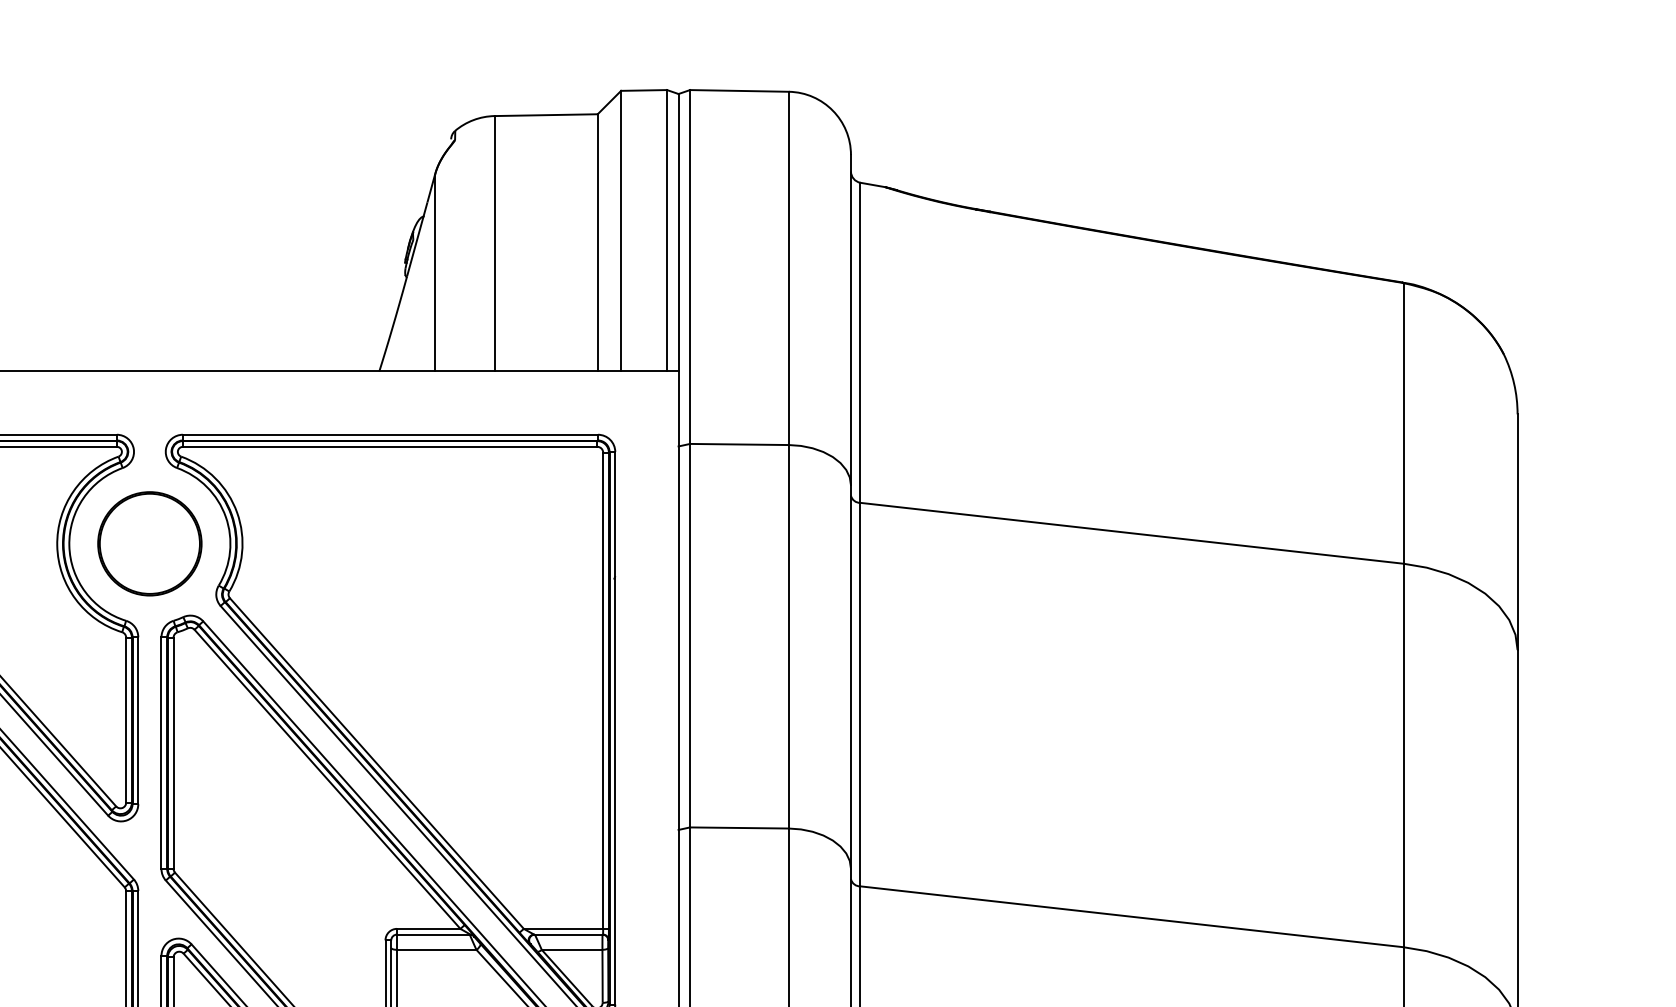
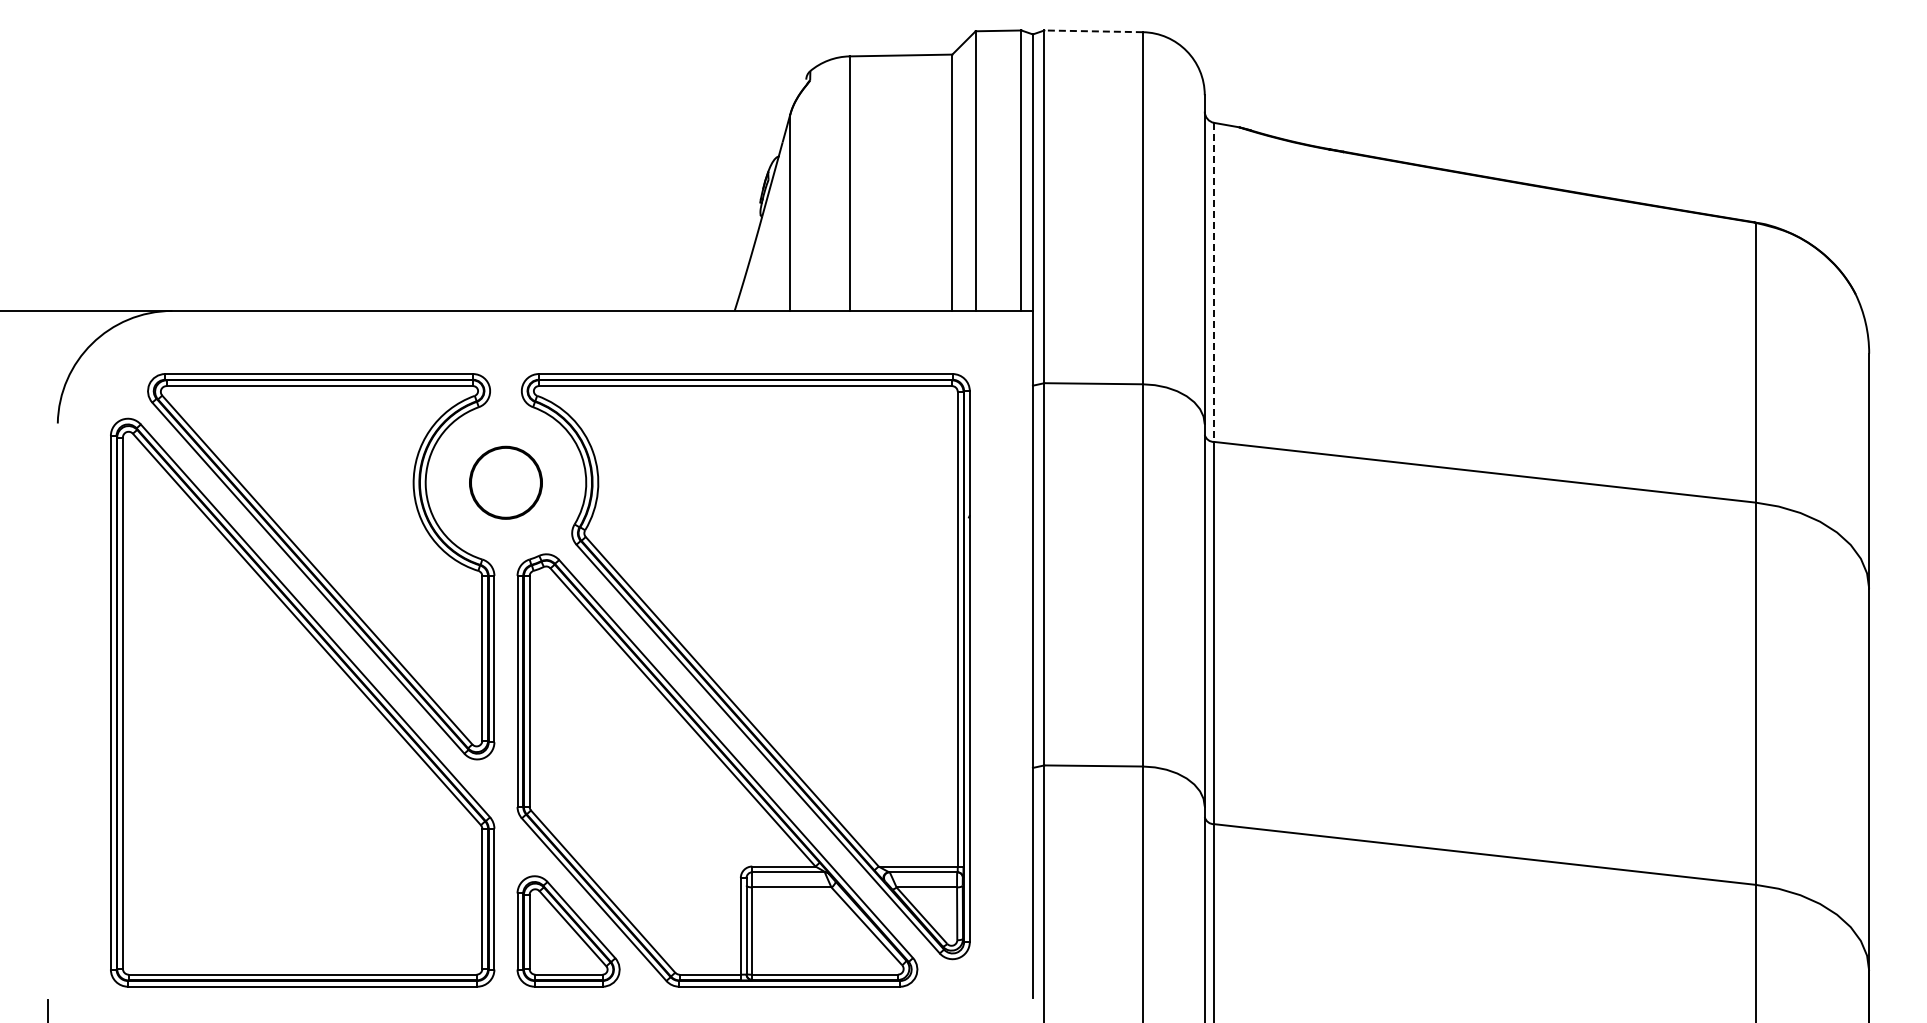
line: (739, 91) -> (1093, 31), solid -> dashed
line: (860, 342) -> (1214, 282), solid -> dashed
part: (149, 543) -> (505, 482), size x0.7

